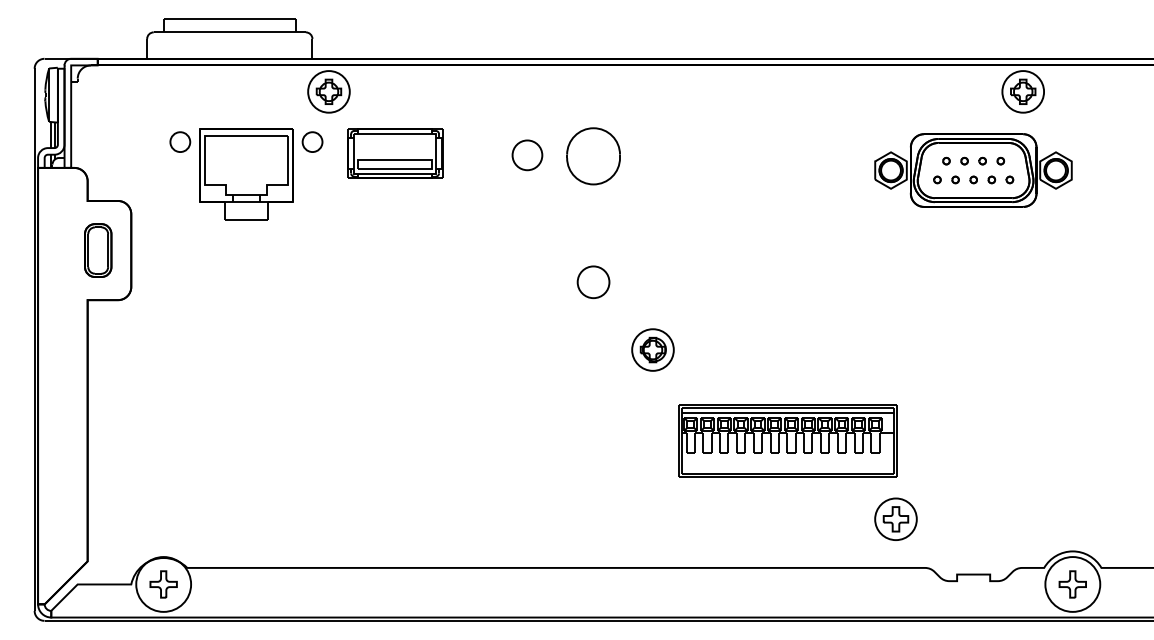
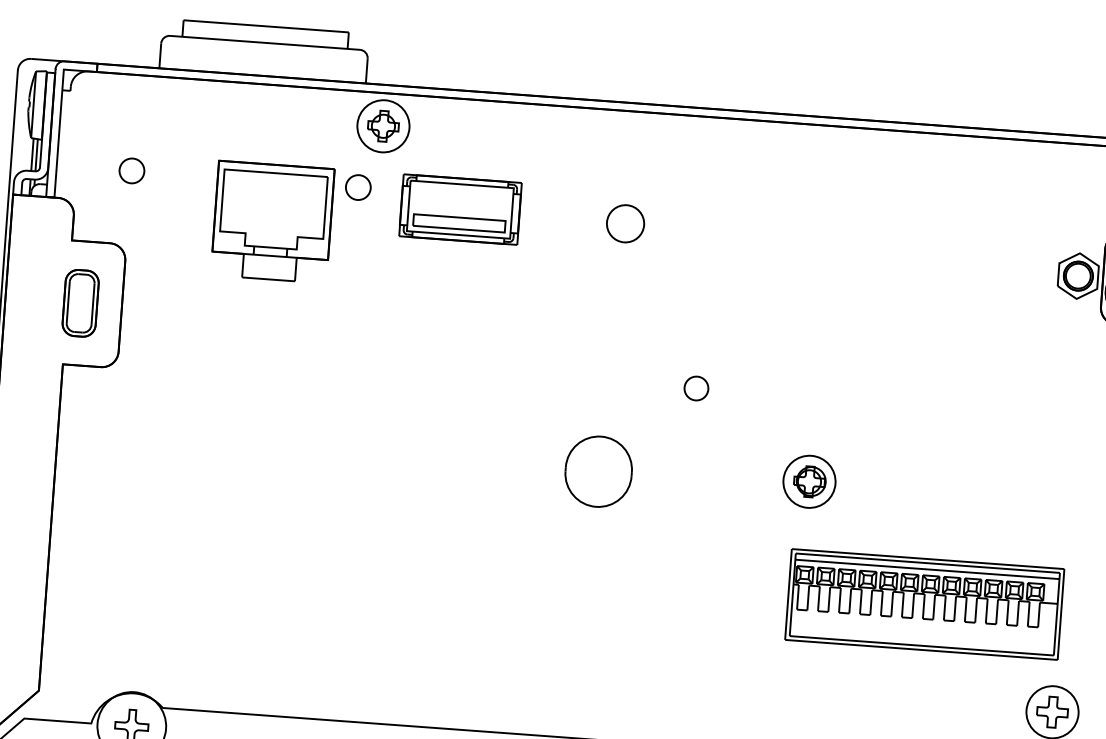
part: (180, 141) -> (132, 170), moved
part: (593, 156) -> (598, 471), moved
part: (593, 282) -> (696, 388), size x0.6
part: (652, 349) -> (808, 481), moved

